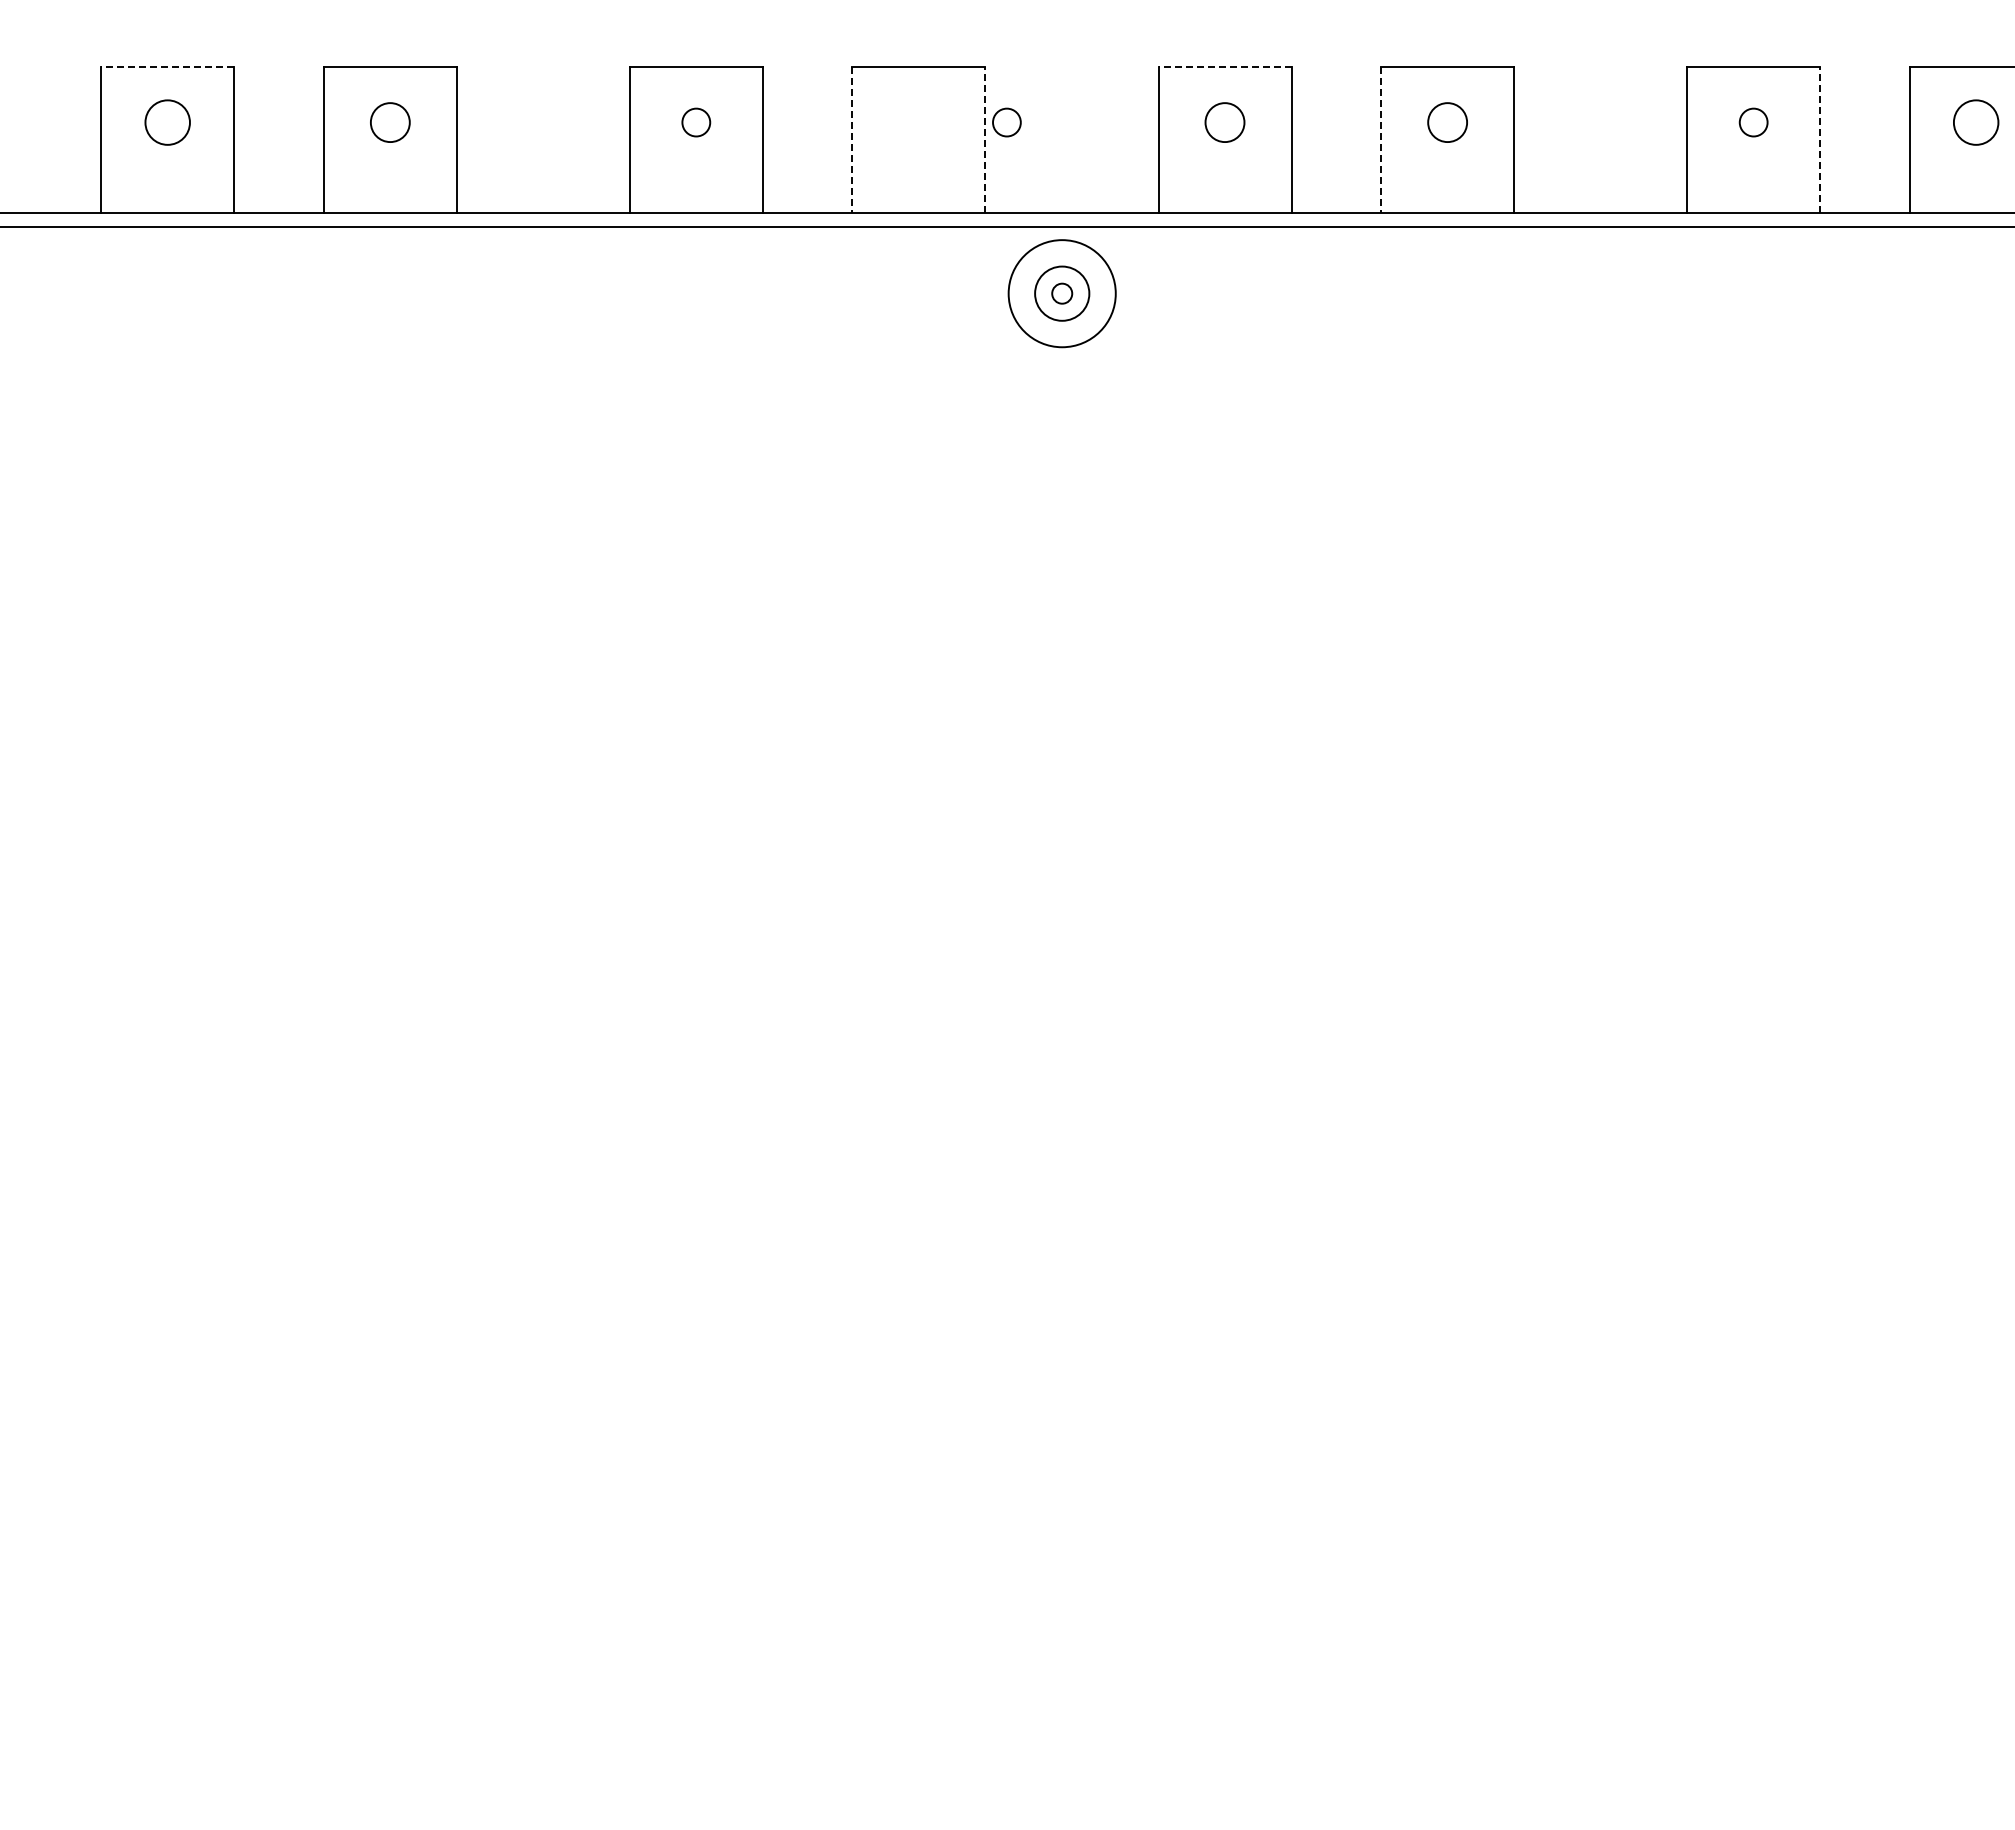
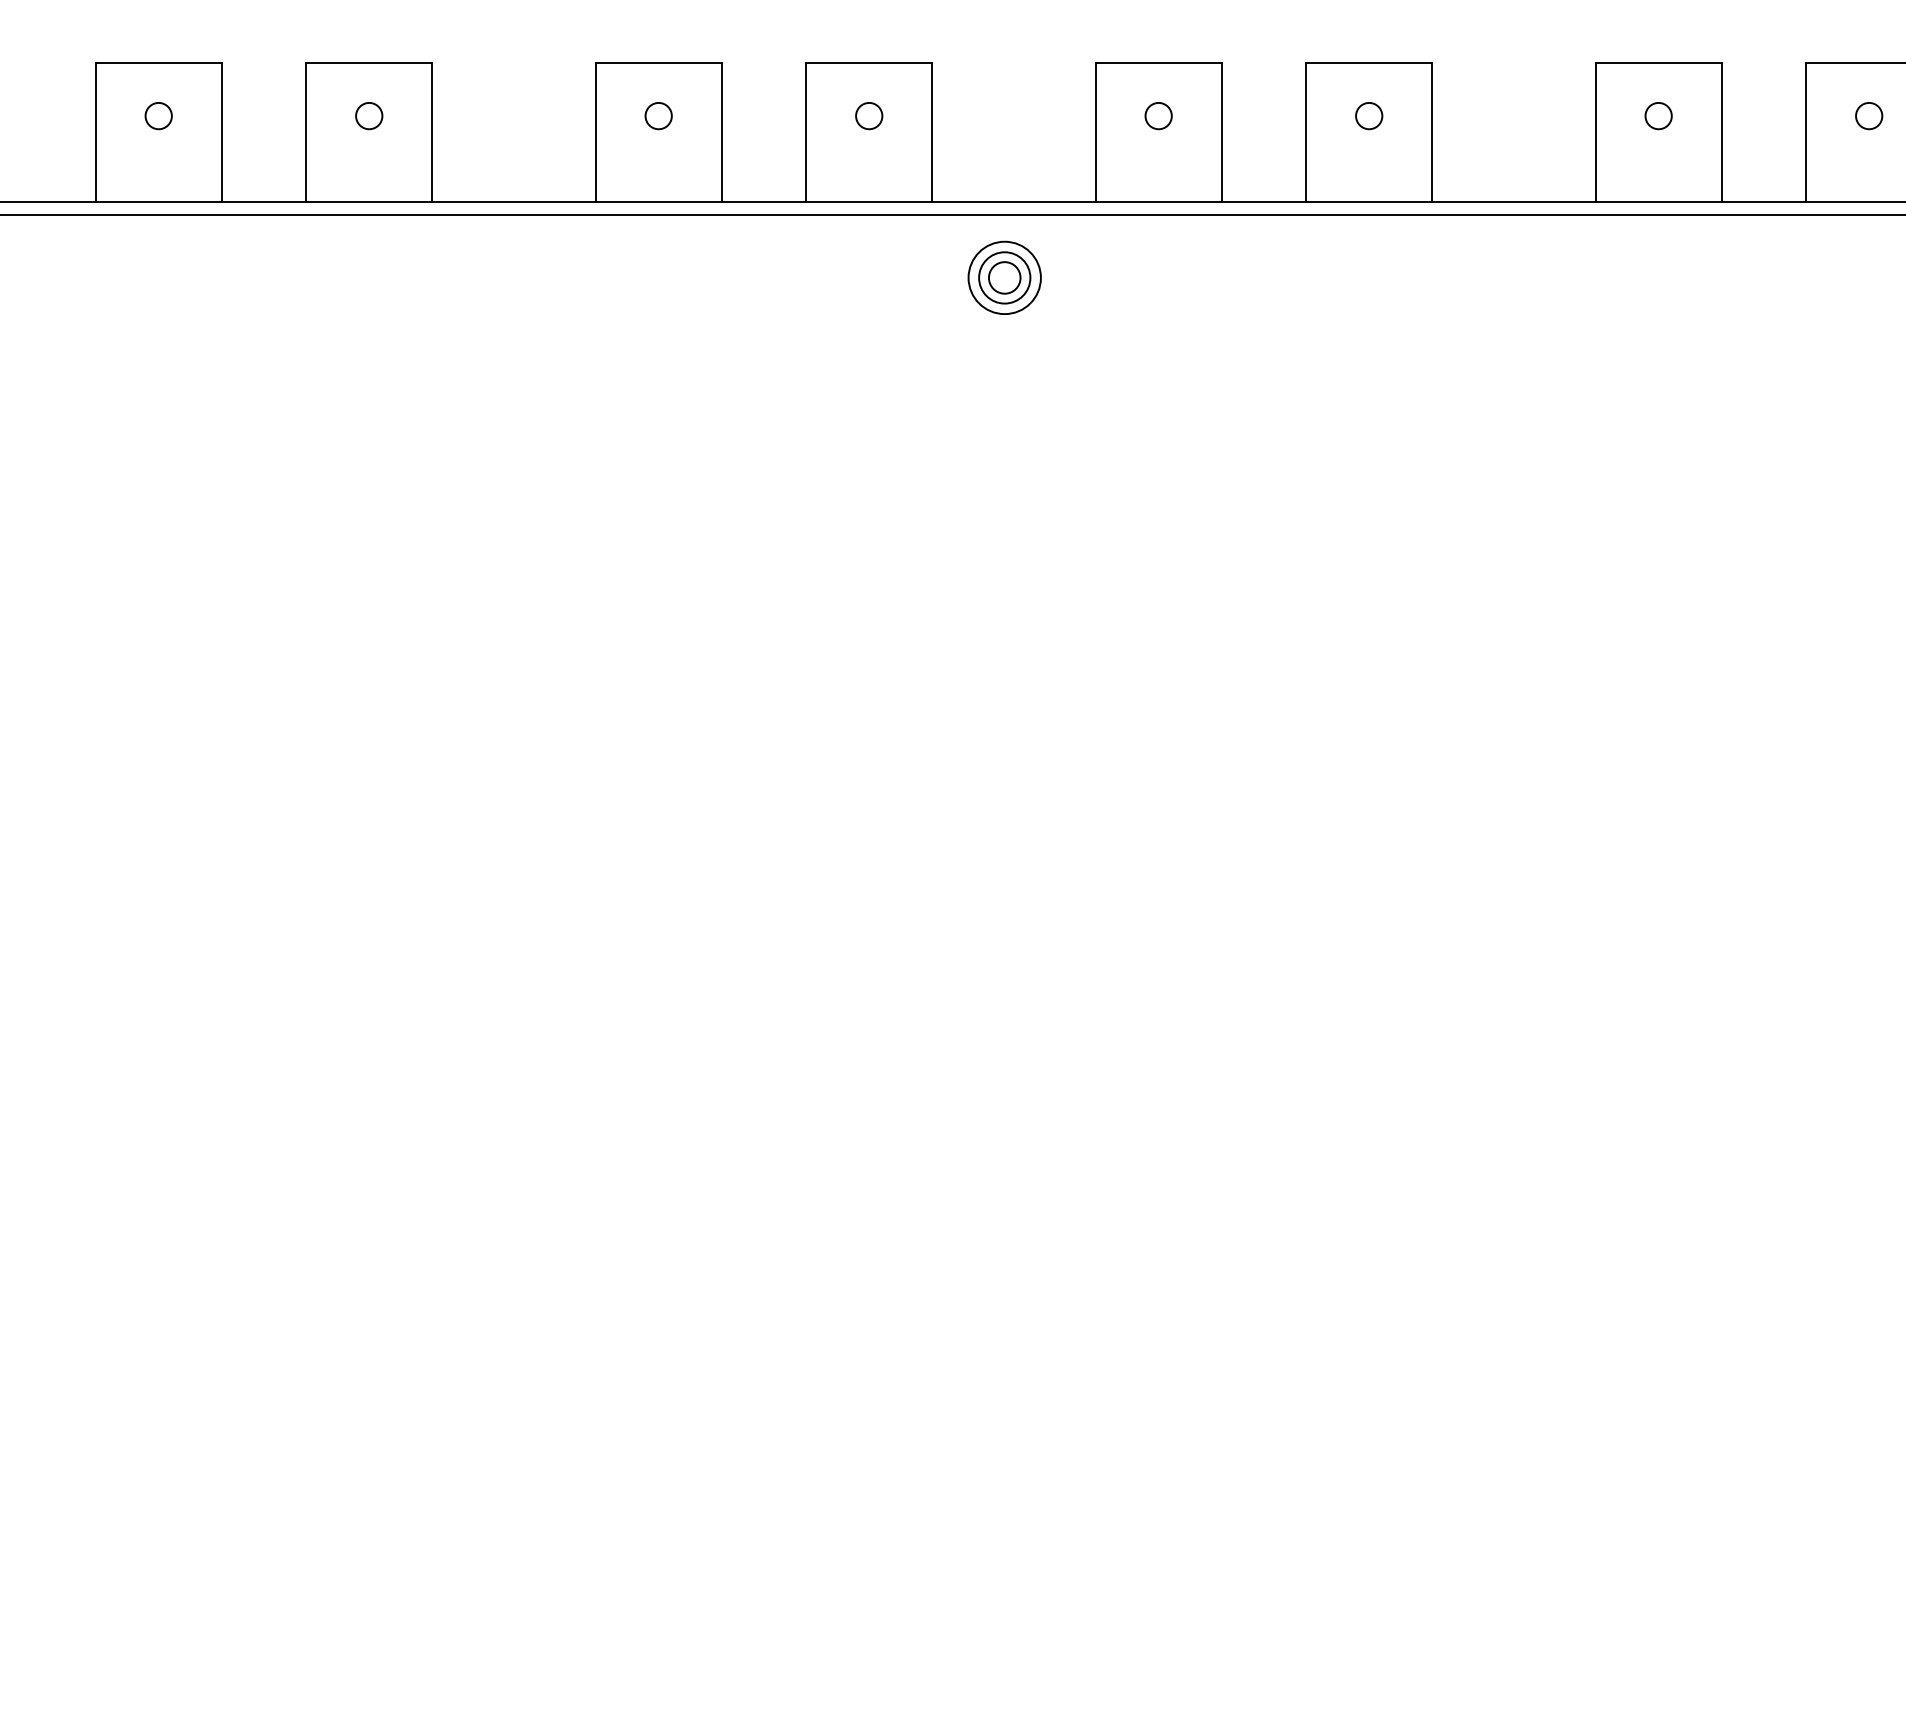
line: (167, 66) -> (158, 63), dashed -> solid
line: (1225, 66) -> (1159, 63), dashed -> solid
circle: (167, 122) -> (158, 116), size x0.62
circle: (389, 122) -> (368, 116), size x0.71
circle: (1006, 122) -> (868, 116), moved
circle: (1224, 122) -> (1158, 116), size x0.71
circle: (1447, 122) -> (1369, 116), size x0.71
circle: (1976, 122) -> (1869, 116), size x0.62
line: (985, 139) -> (932, 132), dashed -> solid
line: (1820, 139) -> (1721, 132), dashed -> solid
line: (852, 140) -> (806, 133), dashed -> solid
line: (1381, 140) -> (1306, 133), dashed -> solid
circle: (1061, 293) -> (1004, 277), size x0.71
circle: (1061, 293) -> (1004, 277), size x1.67

